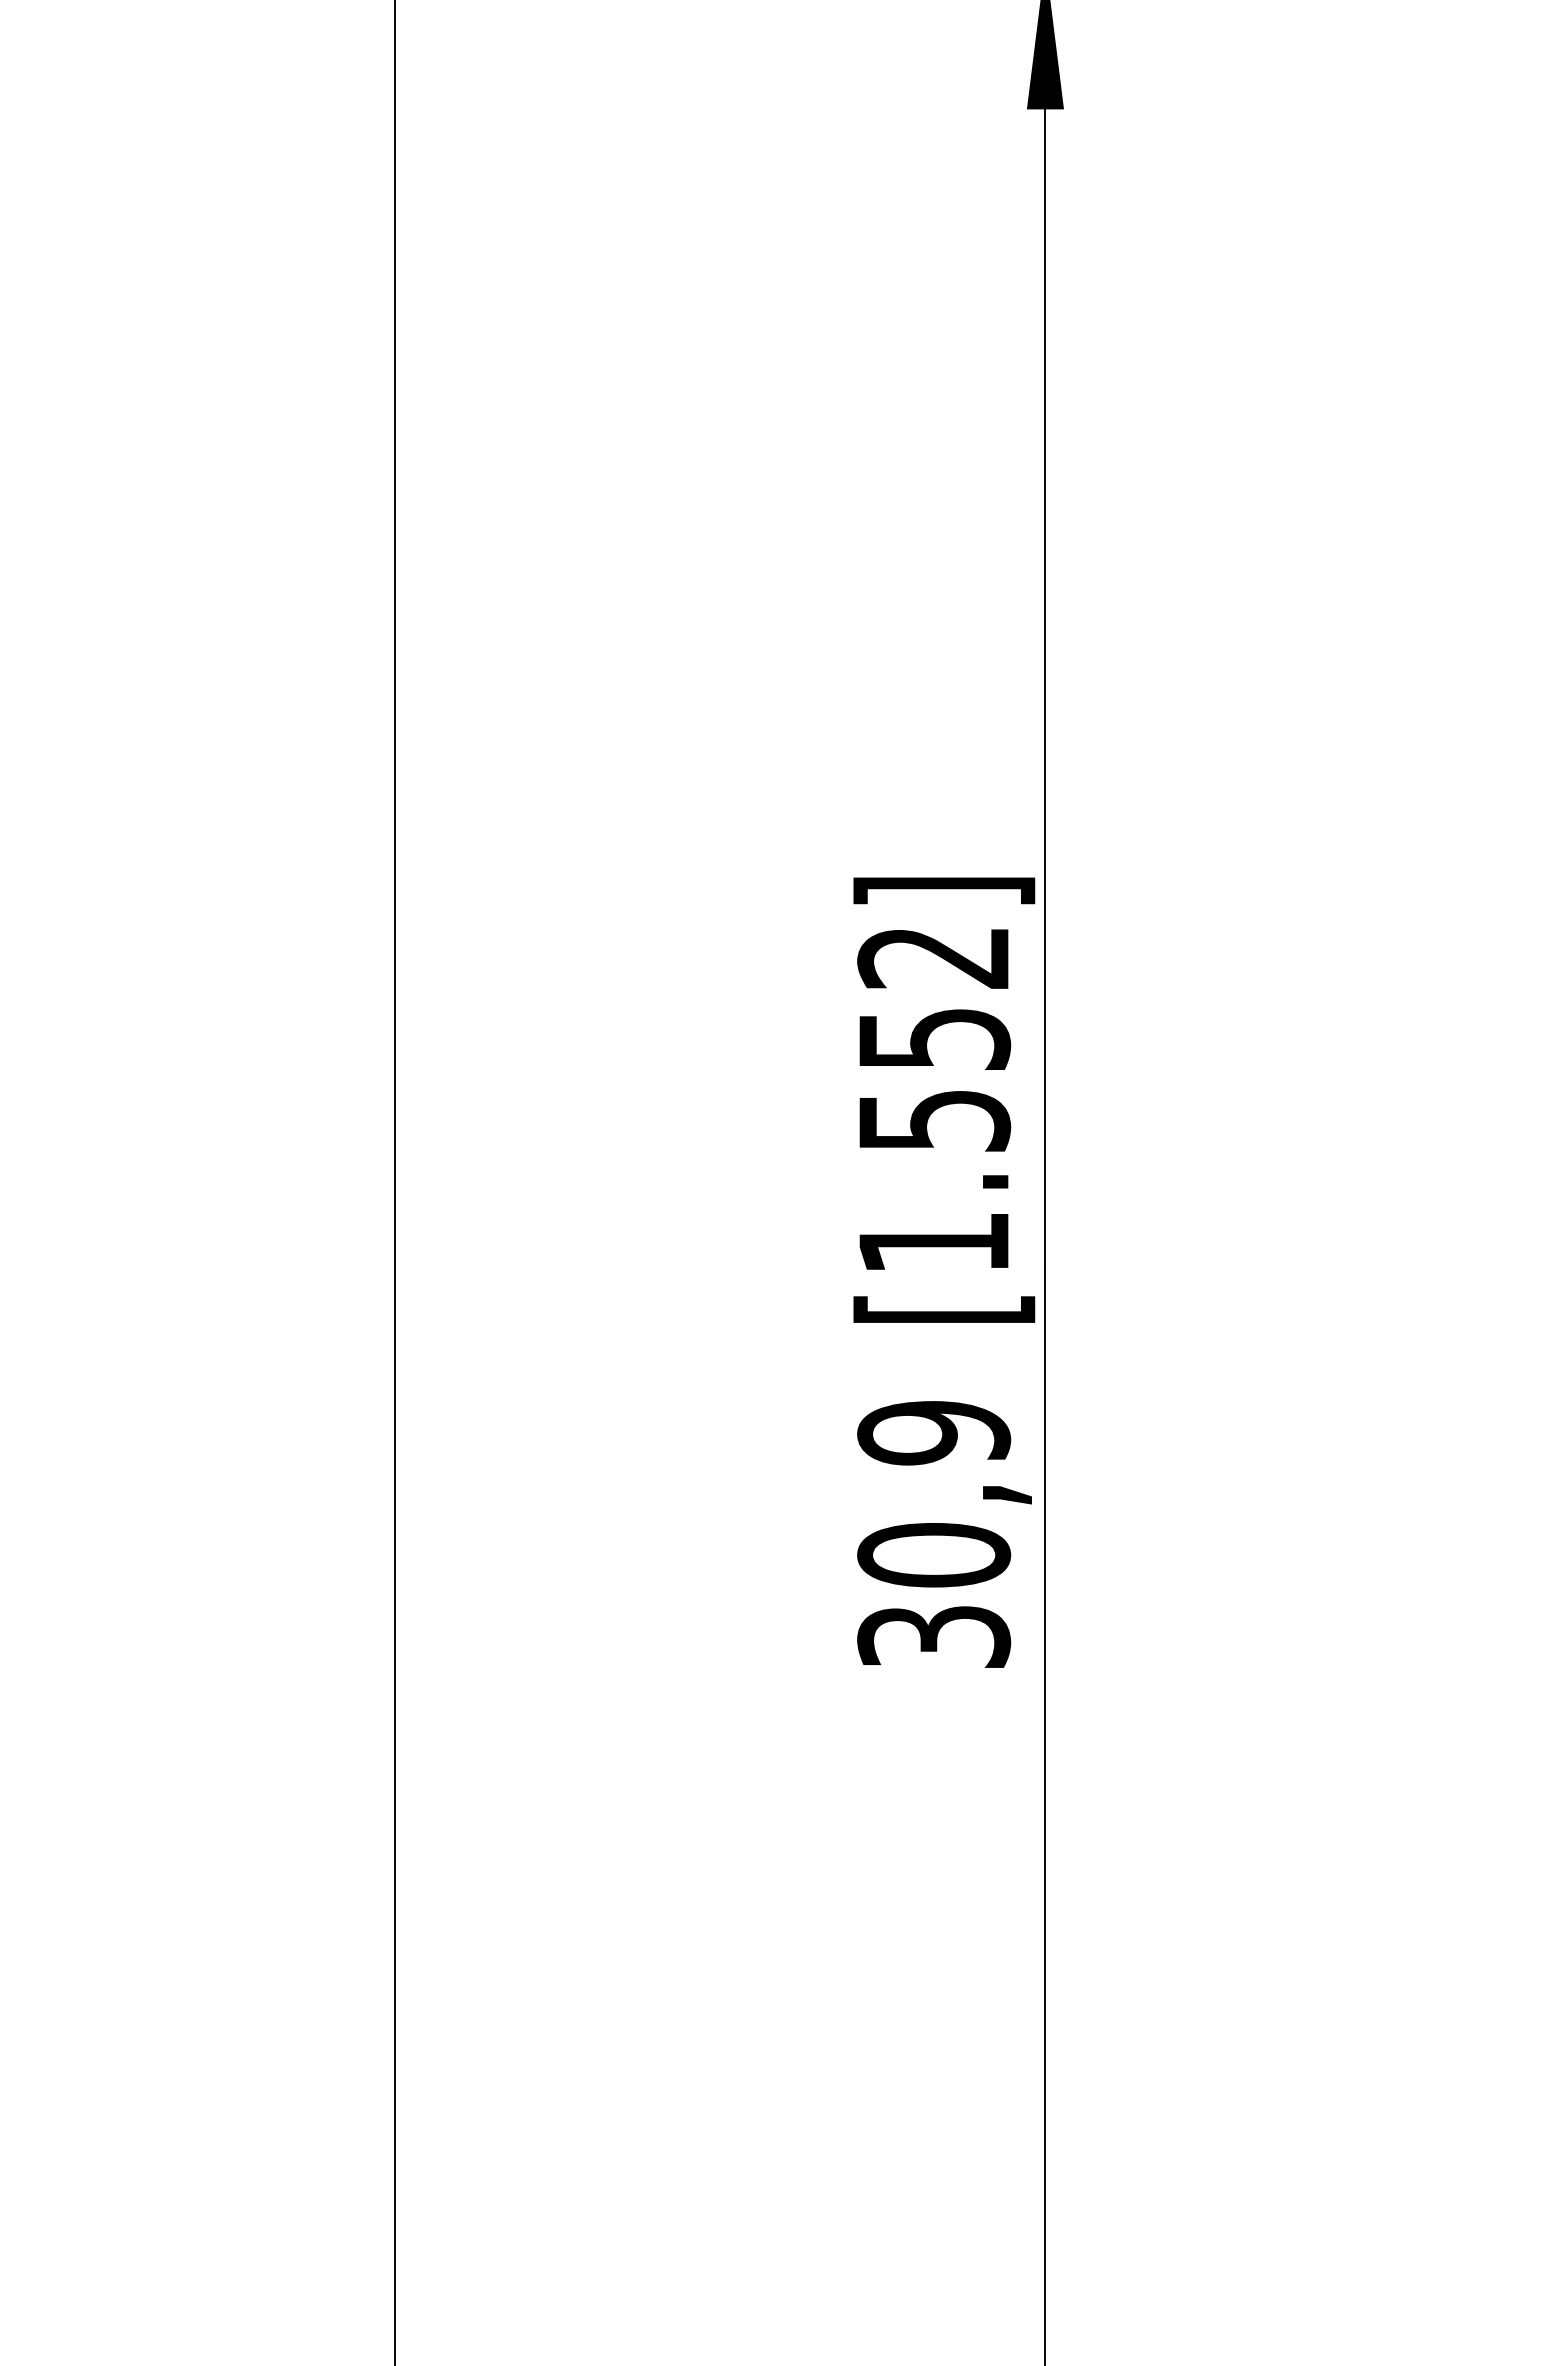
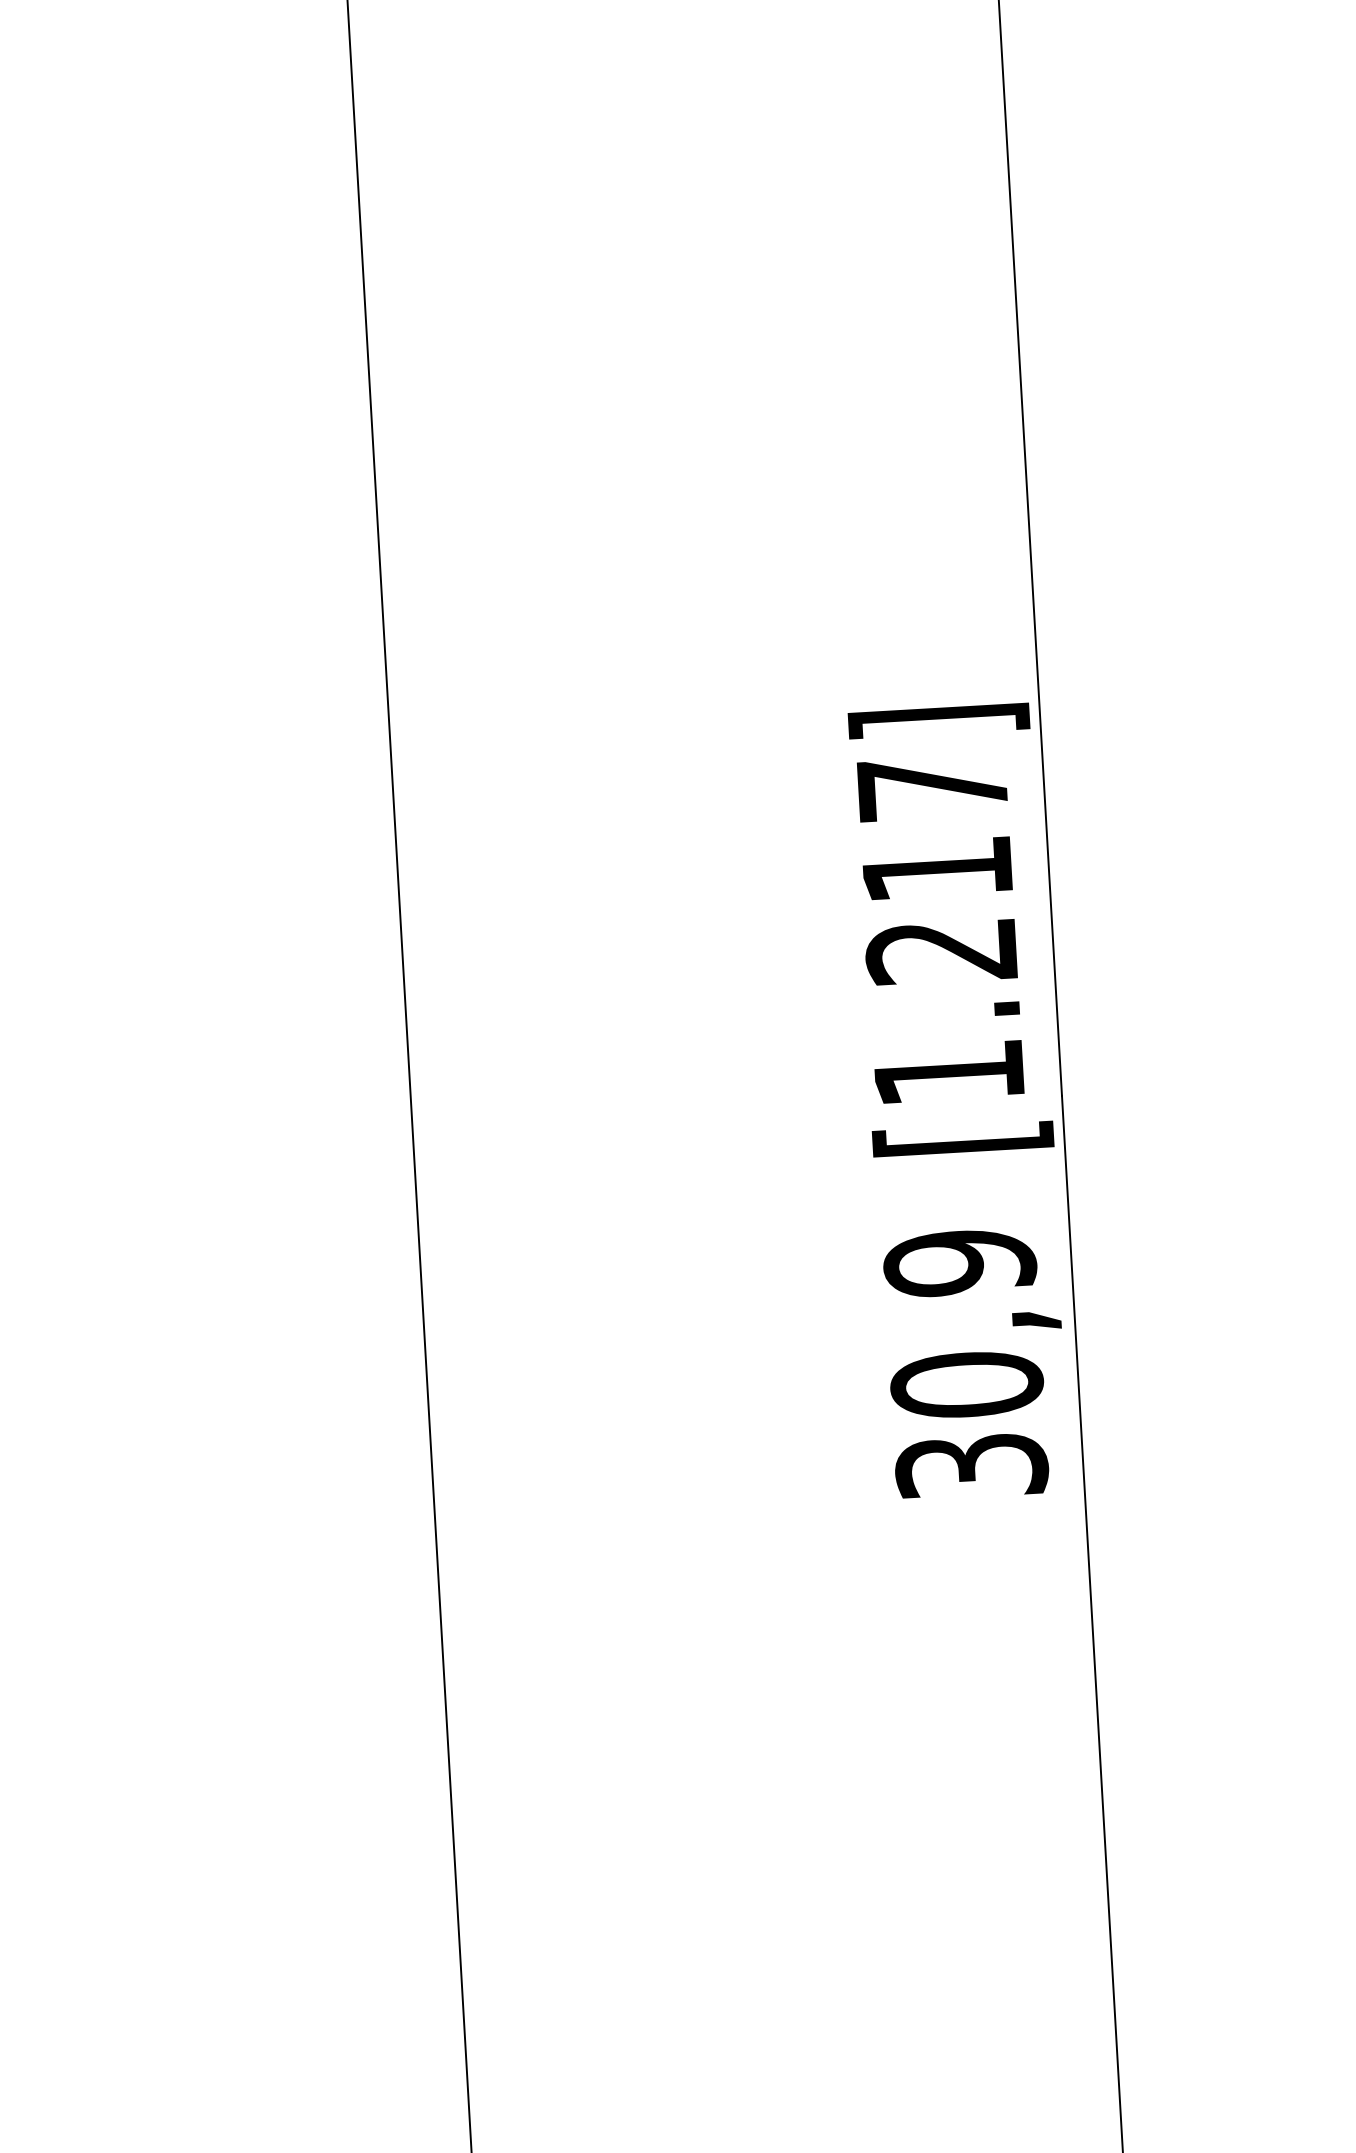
text: (934, 1039) -> (937, 870), [1.552] -> [1.217]

